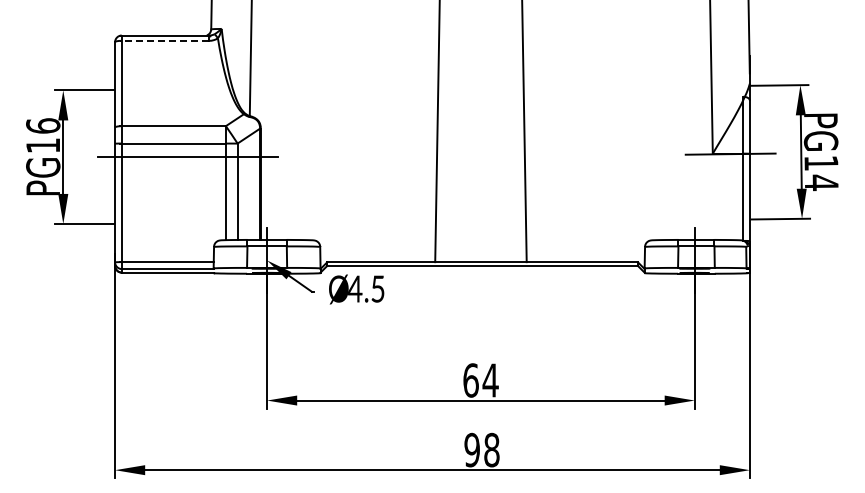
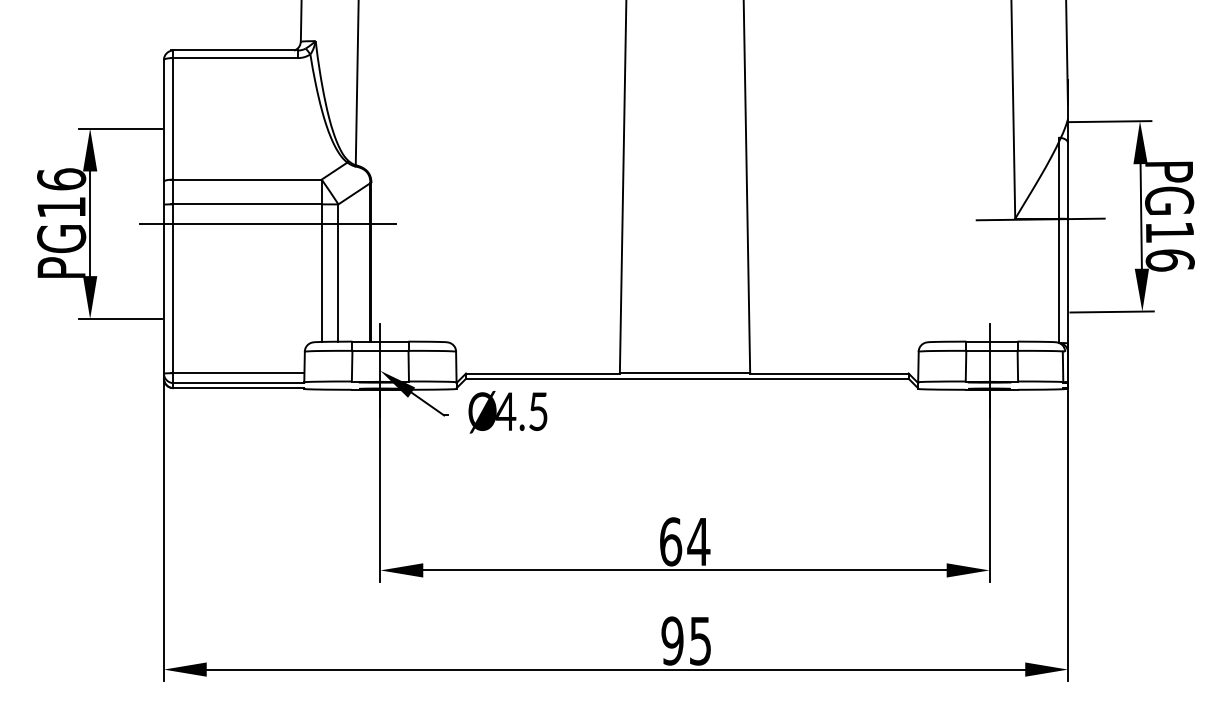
line: (164, 40) -> (234, 57), dashed -> solid
text: (821, 182) -> (1170, 259), PG14 -> PG16
text: (491, 449) -> (700, 640), 98 -> 95

